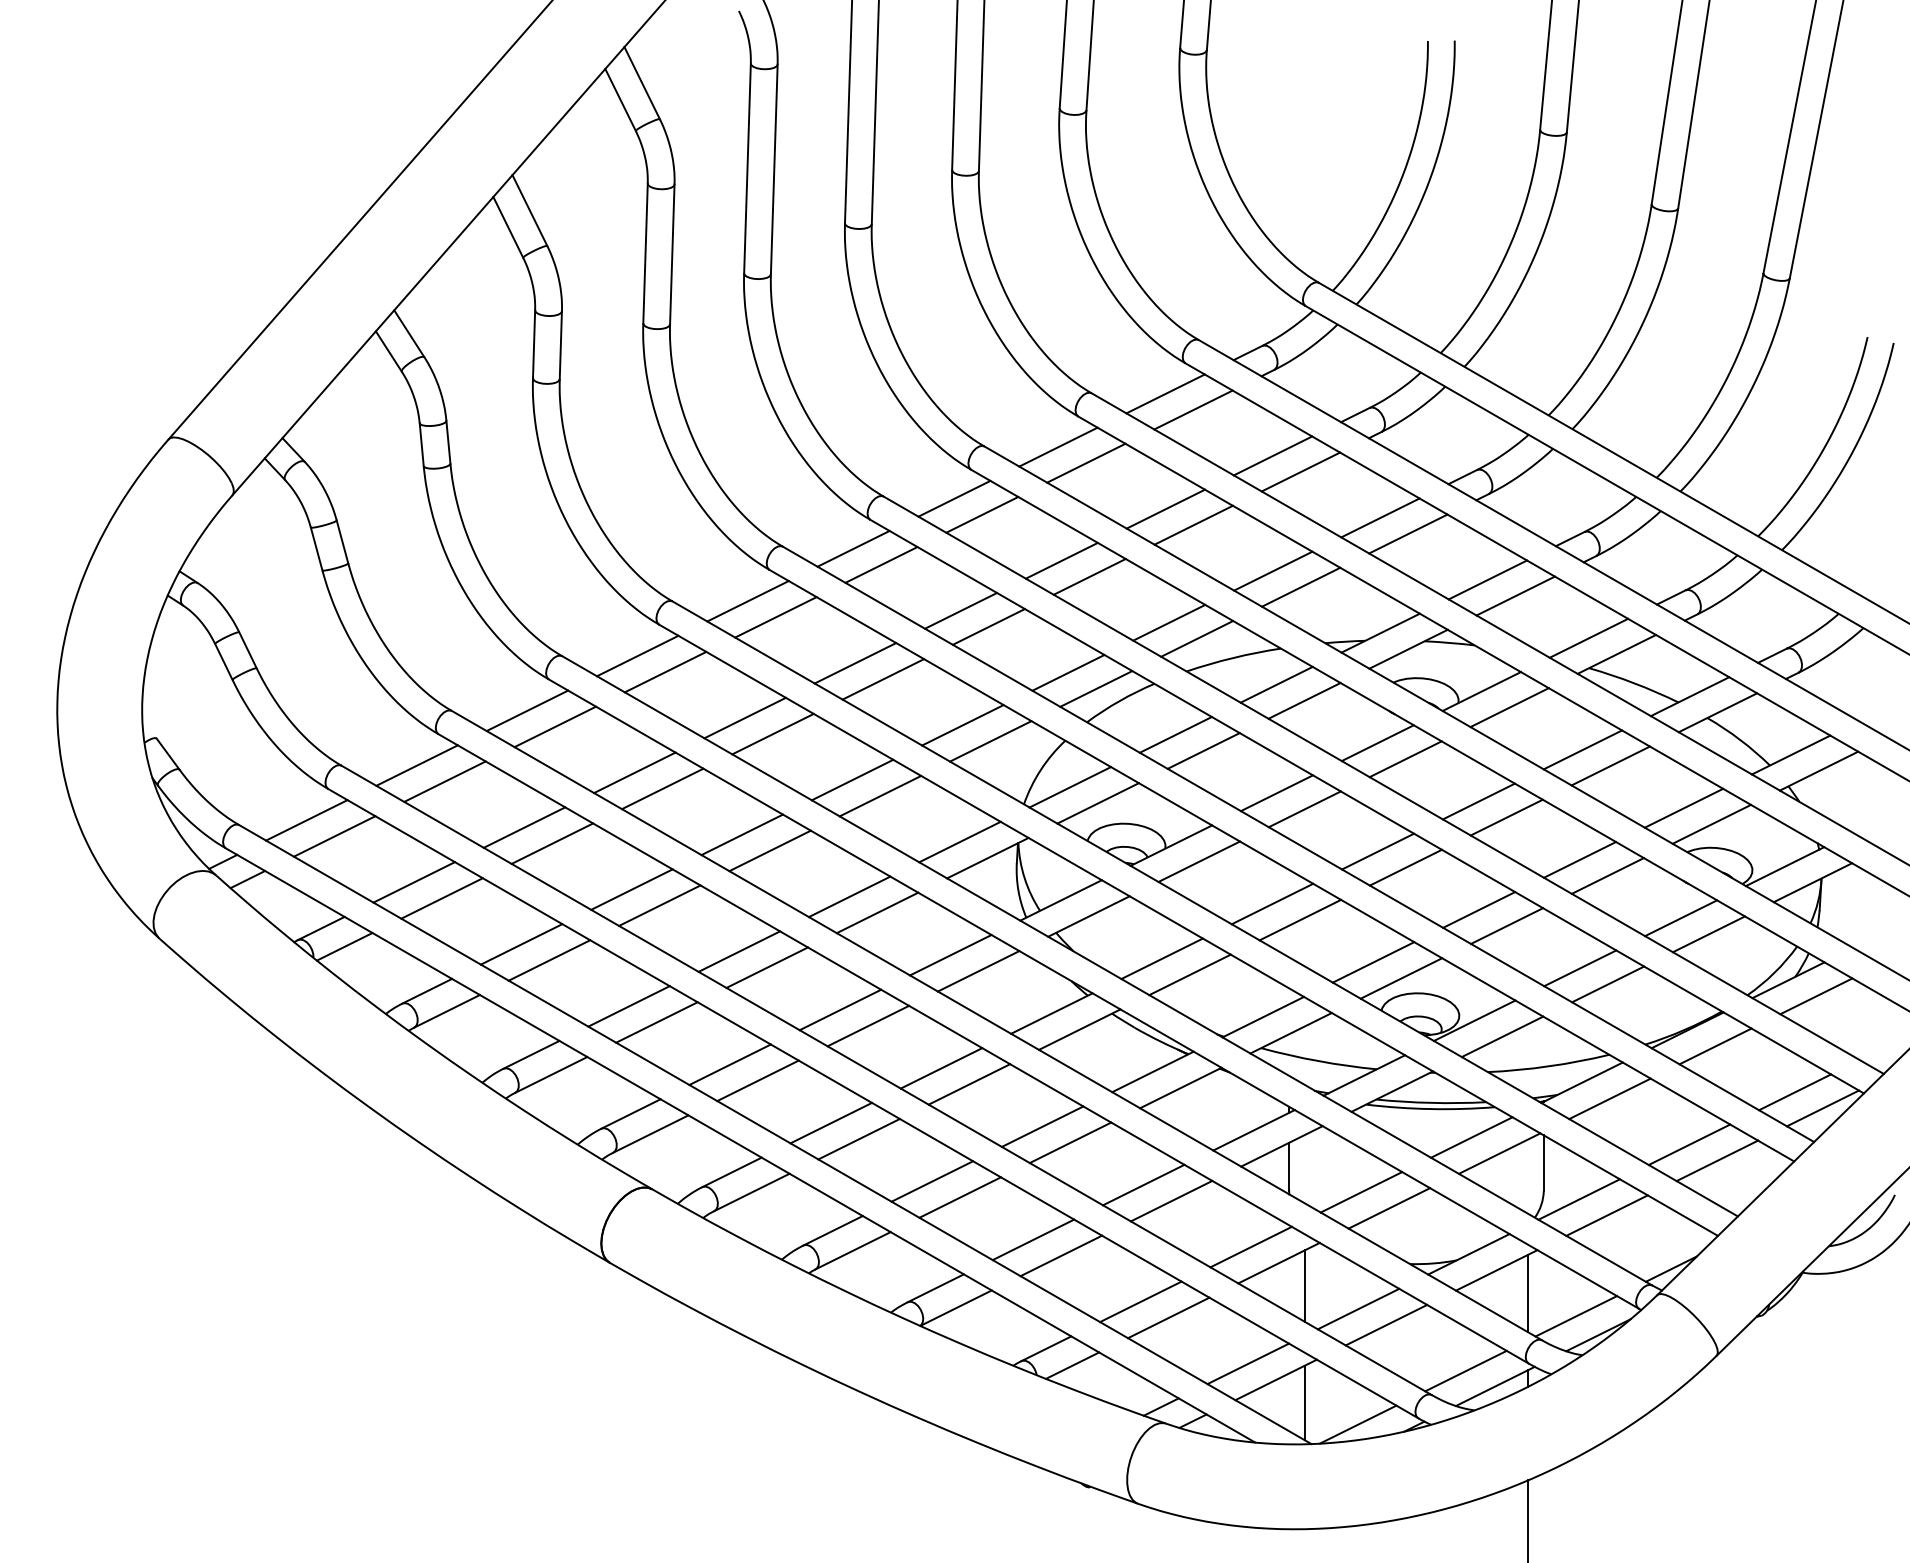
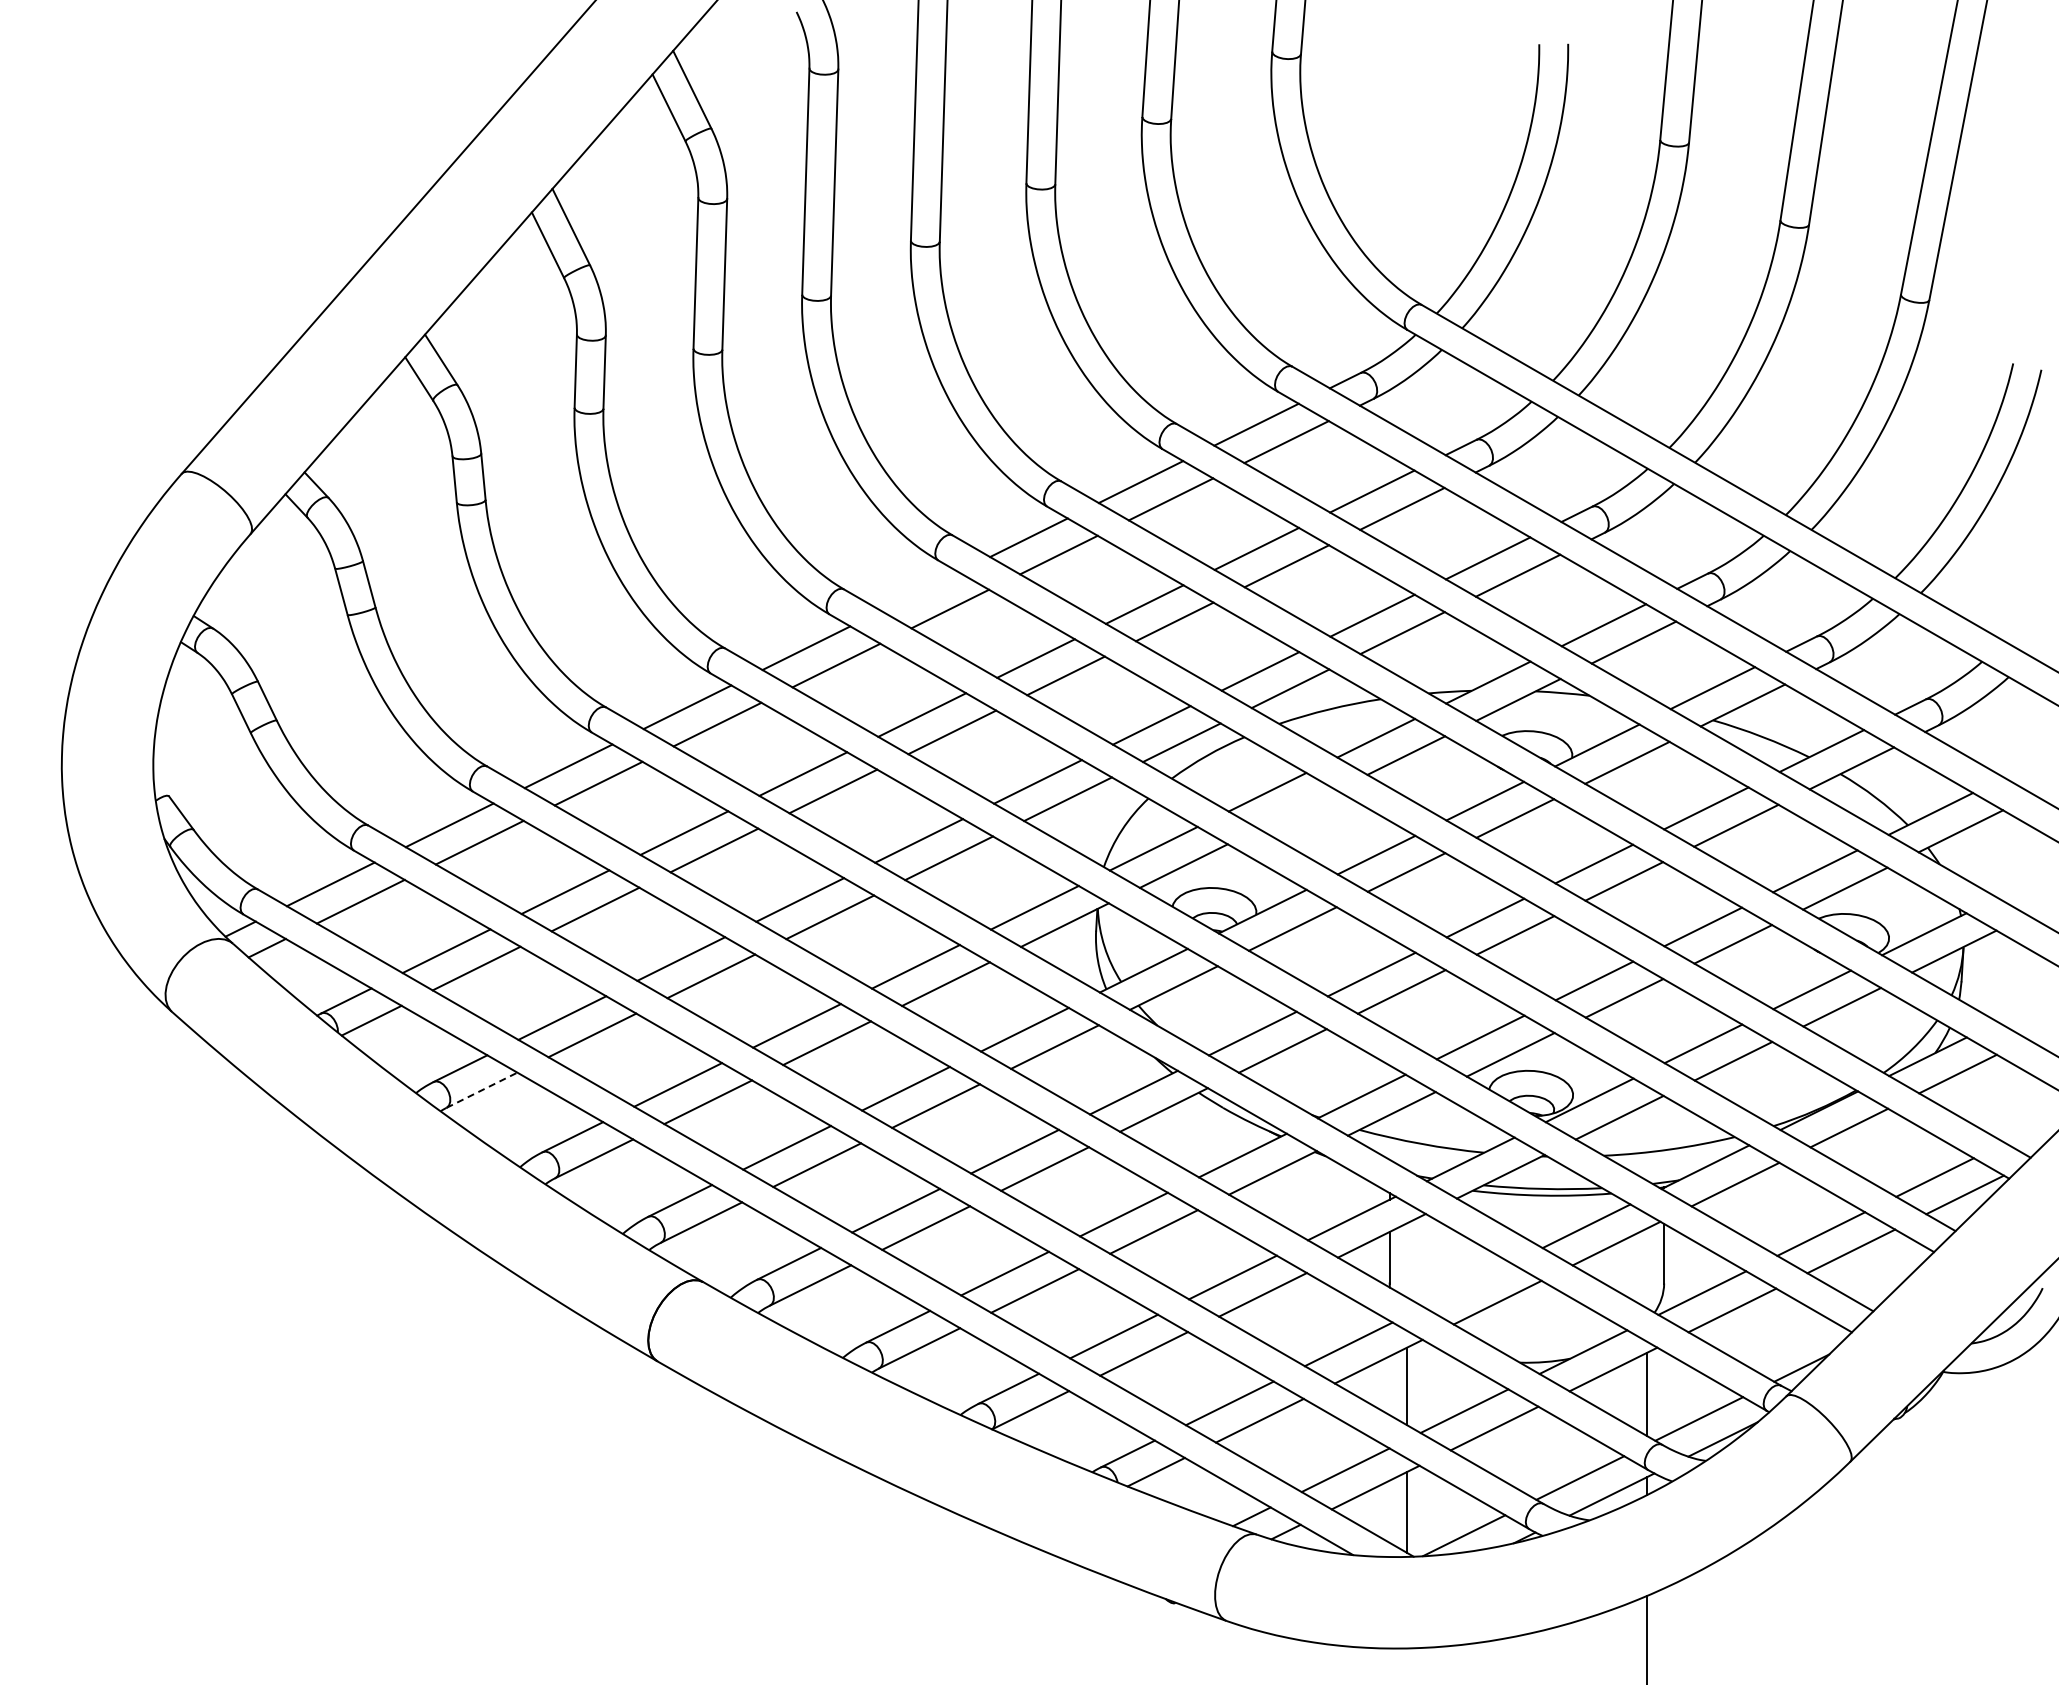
line: (853, 548) -> (920, 591), removed
line: (1203, 750) -> (1297, 809), removed
line: (447, 1011) -> (482, 1090), solid -> dashed
line: (1361, 1192) -> (1467, 1285), removed

